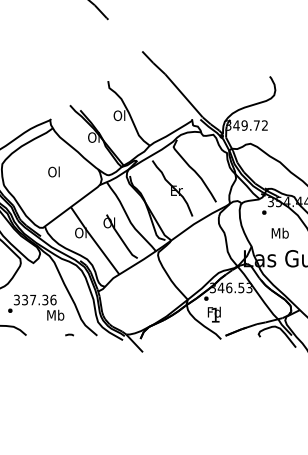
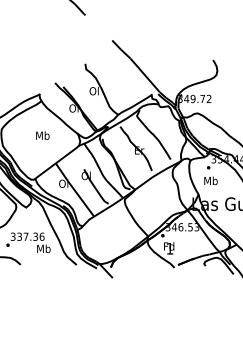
text: (54, 171) -> (42, 135), Ol -> Mb
text: (279, 232) -> (210, 180), moved
line: (69, 334) -> (54, 264), removed

